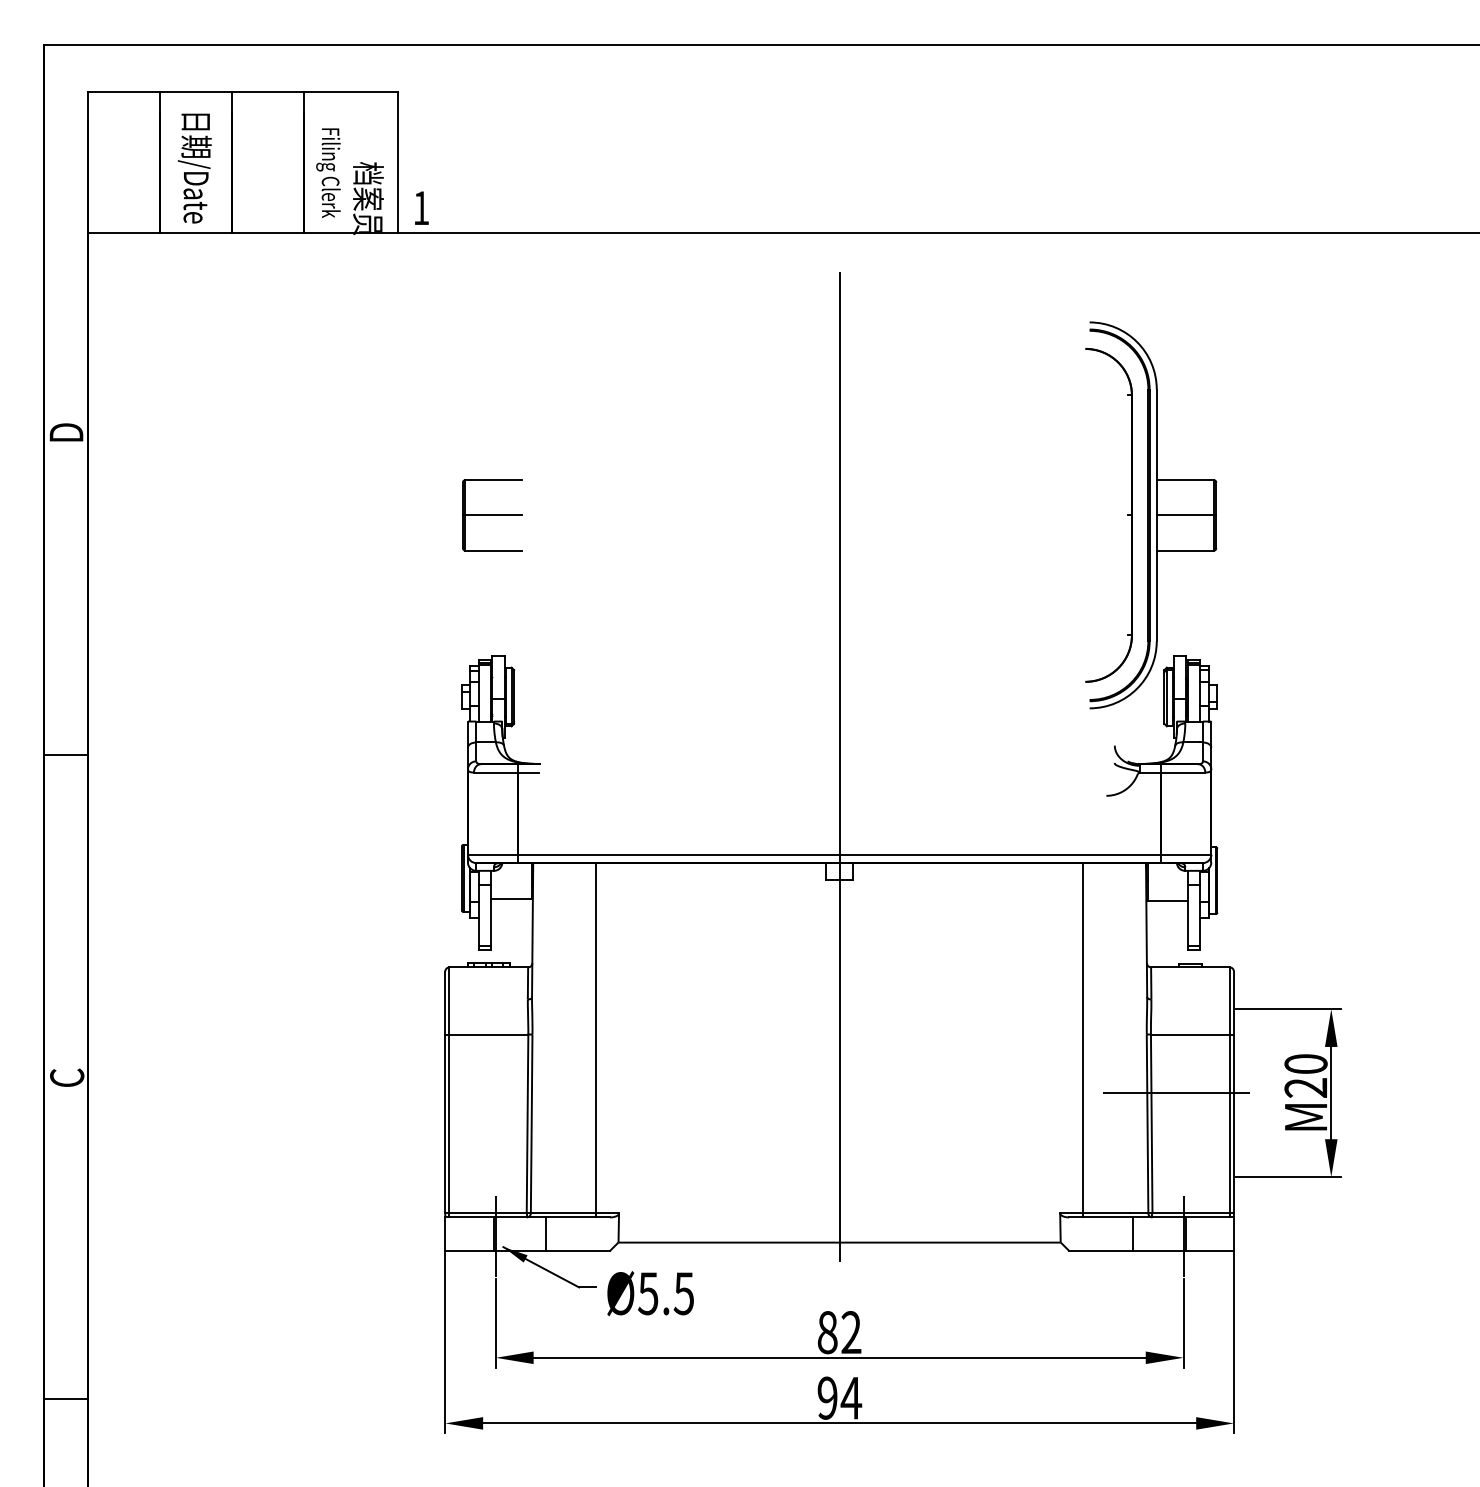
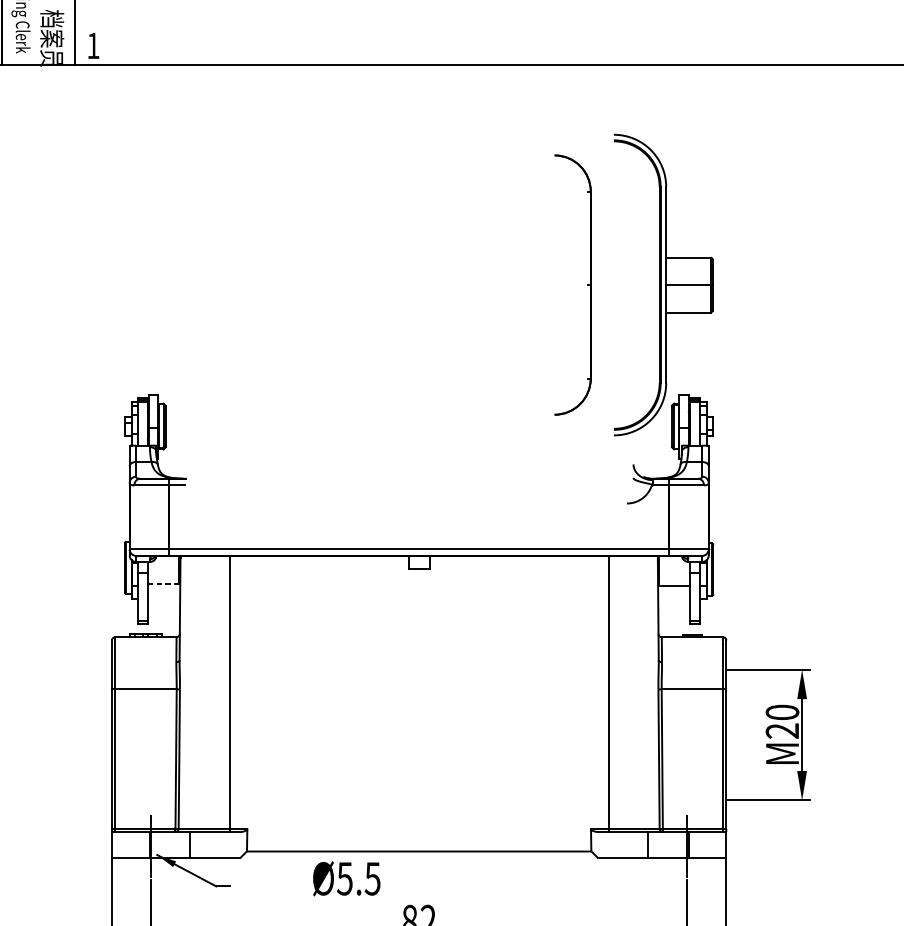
part: (492, 515) -> (148, 285), removed
part: (1127, 515) -> (587, 285), moved
line: (839, 766) -> (419, 480), removed
line: (511, 899) -> (163, 584), solid -> dashed
line: (1176, 1093) -> (681, 735), removed
text: (650, 1293) -> (346, 878), moved

